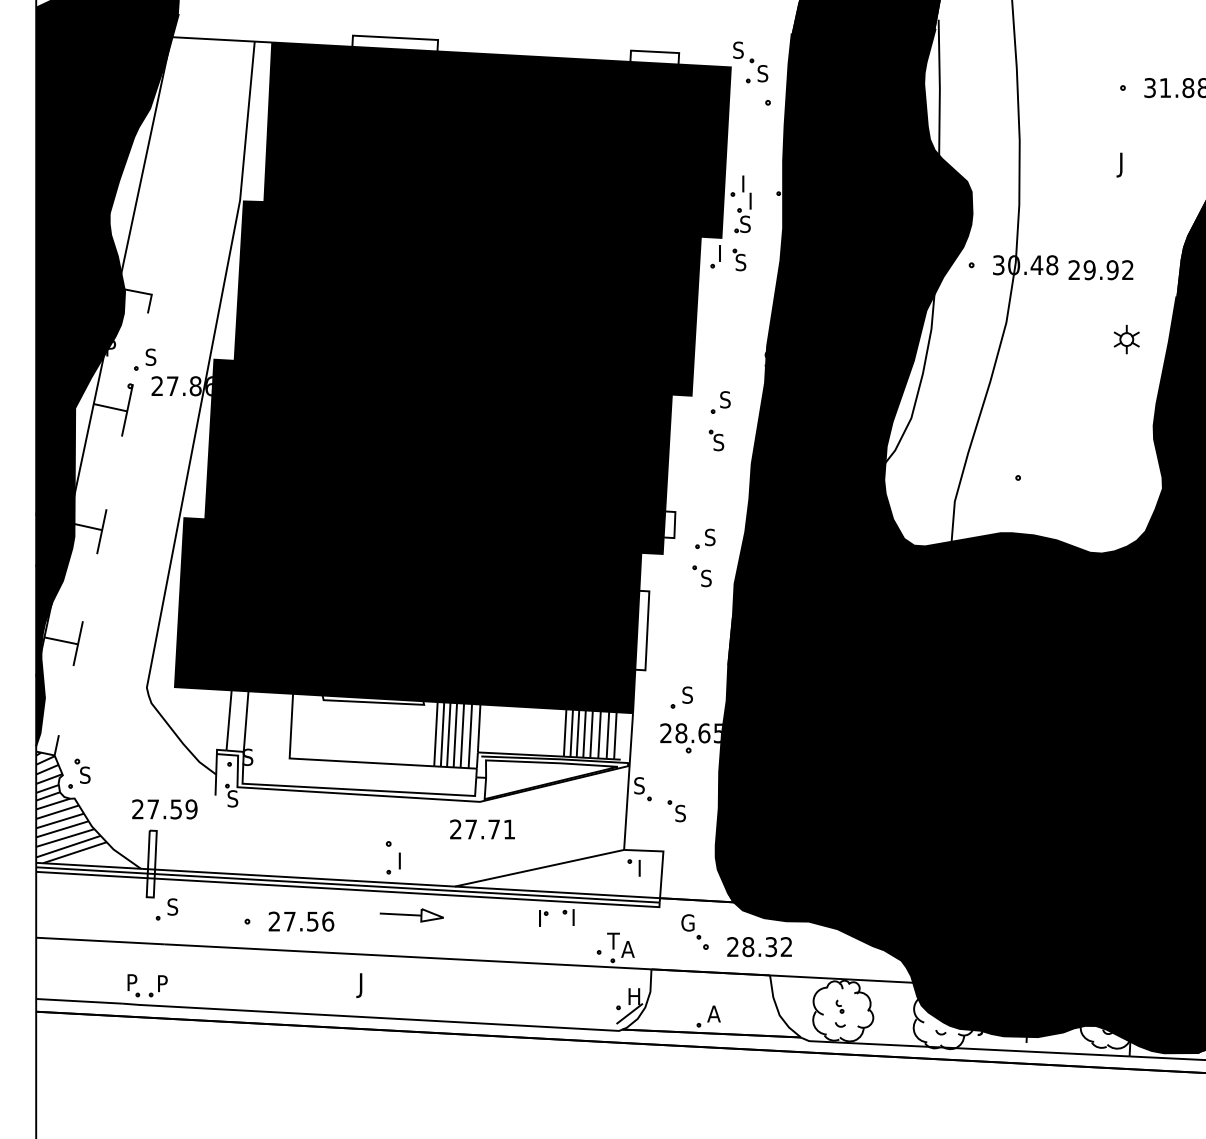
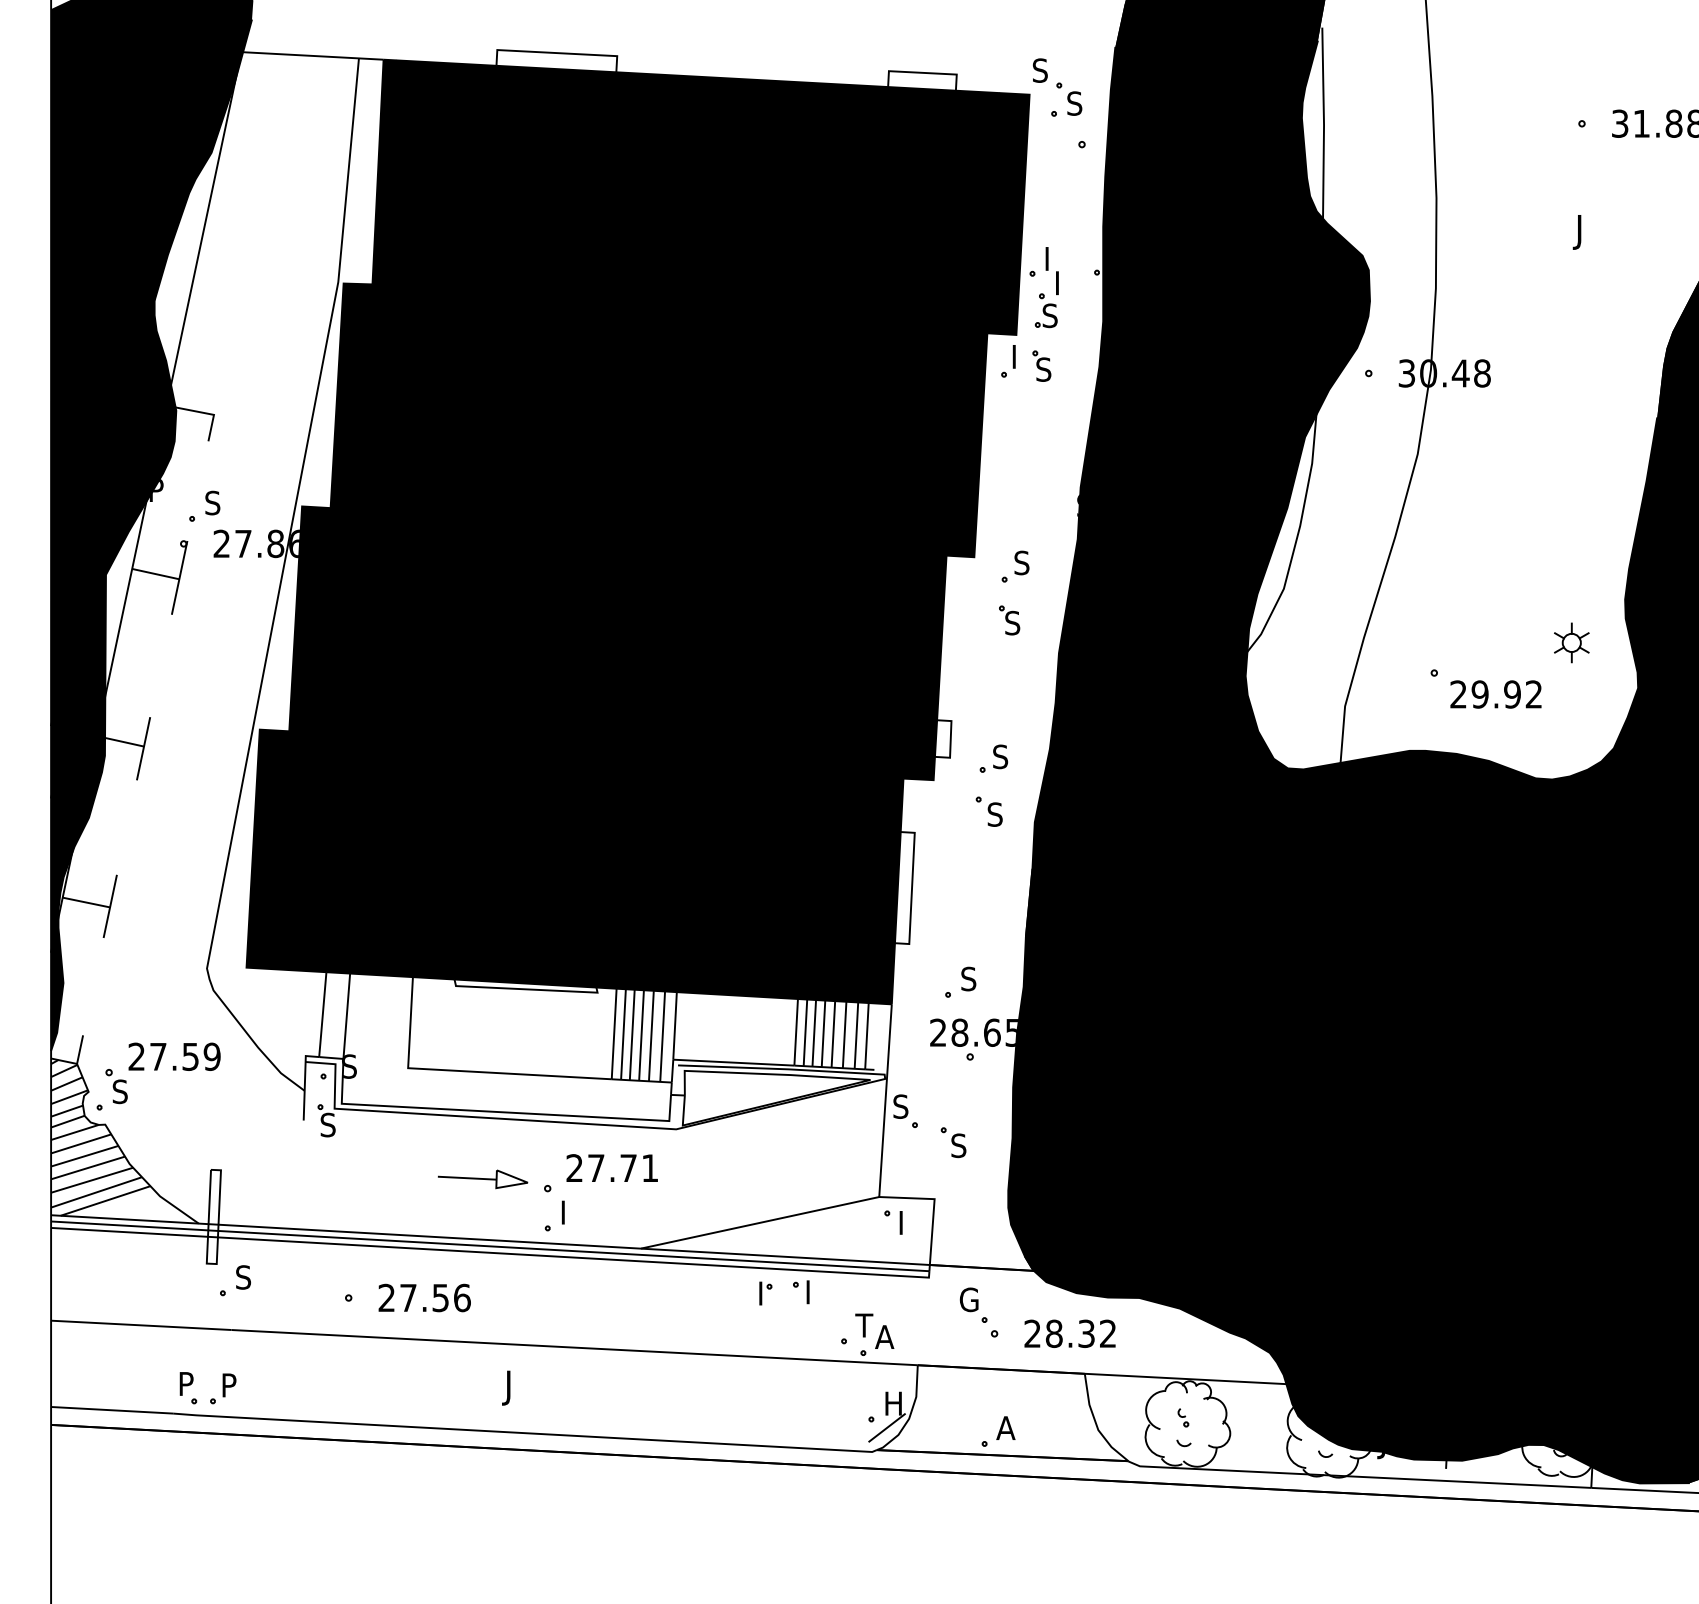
text: (1100, 270) -> (1495, 694), moved
part: (1126, 339) -> (1571, 642), moved
text: (164, 809) -> (174, 1056), moved
text: (482, 829) -> (612, 1168), moved
part: (411, 915) -> (482, 1179), moved

